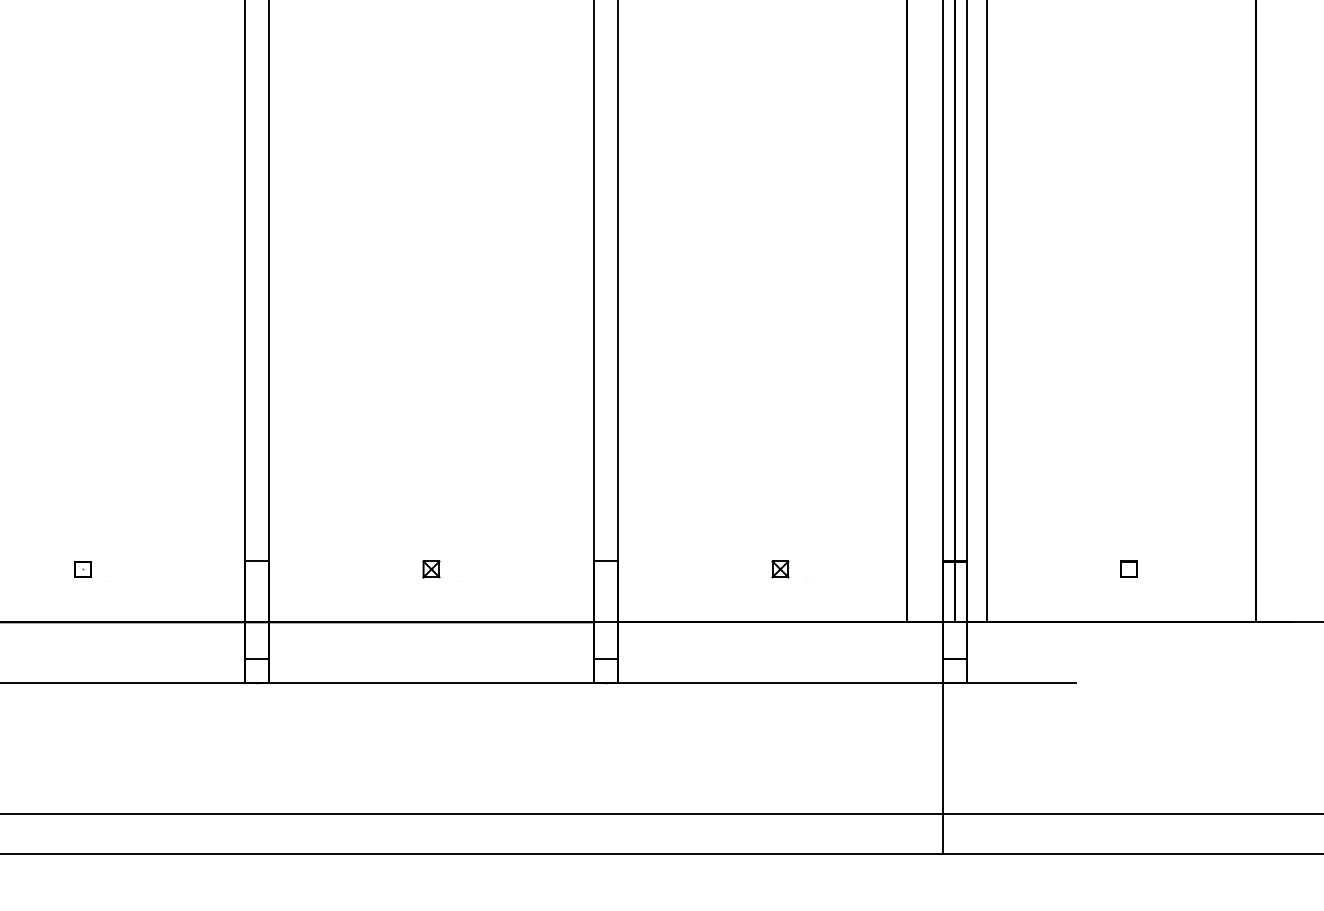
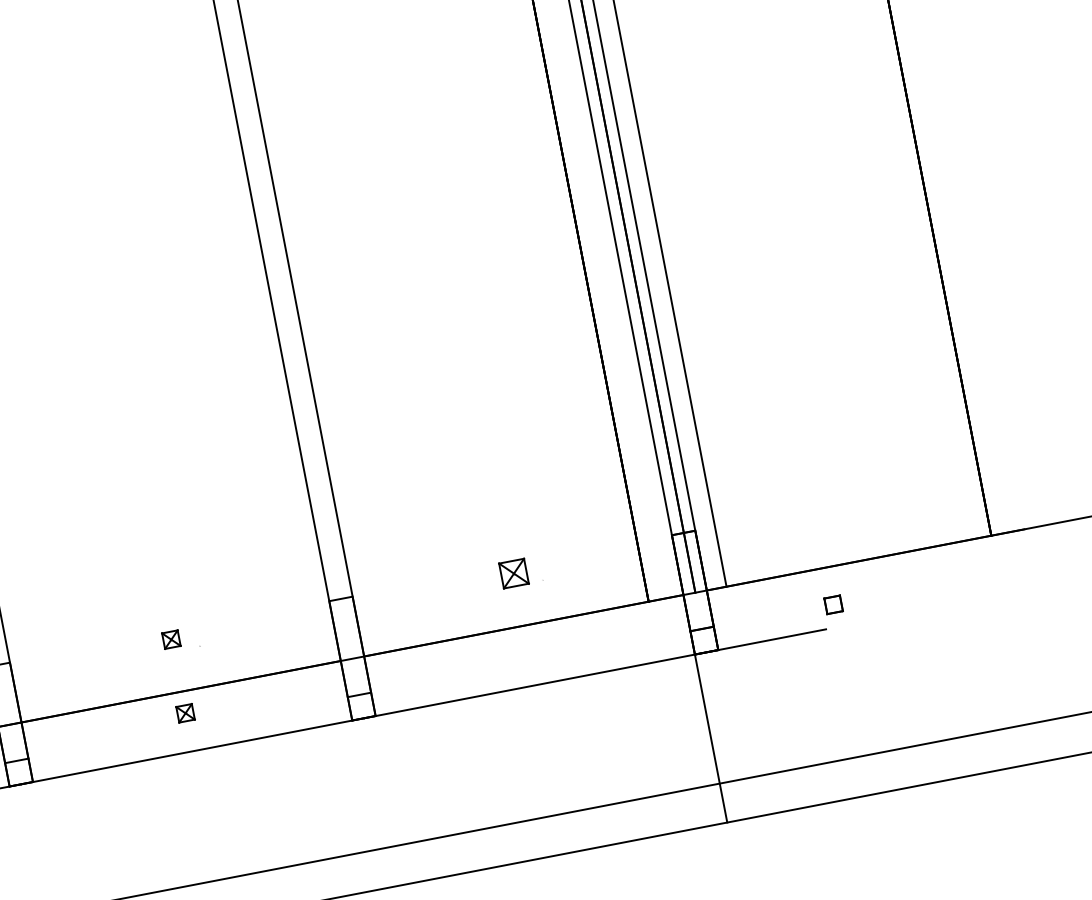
part: (1128, 568) -> (832, 604), moved
part: (780, 569) -> (514, 573), size x1.6
part: (431, 644) -> (185, 713), added

